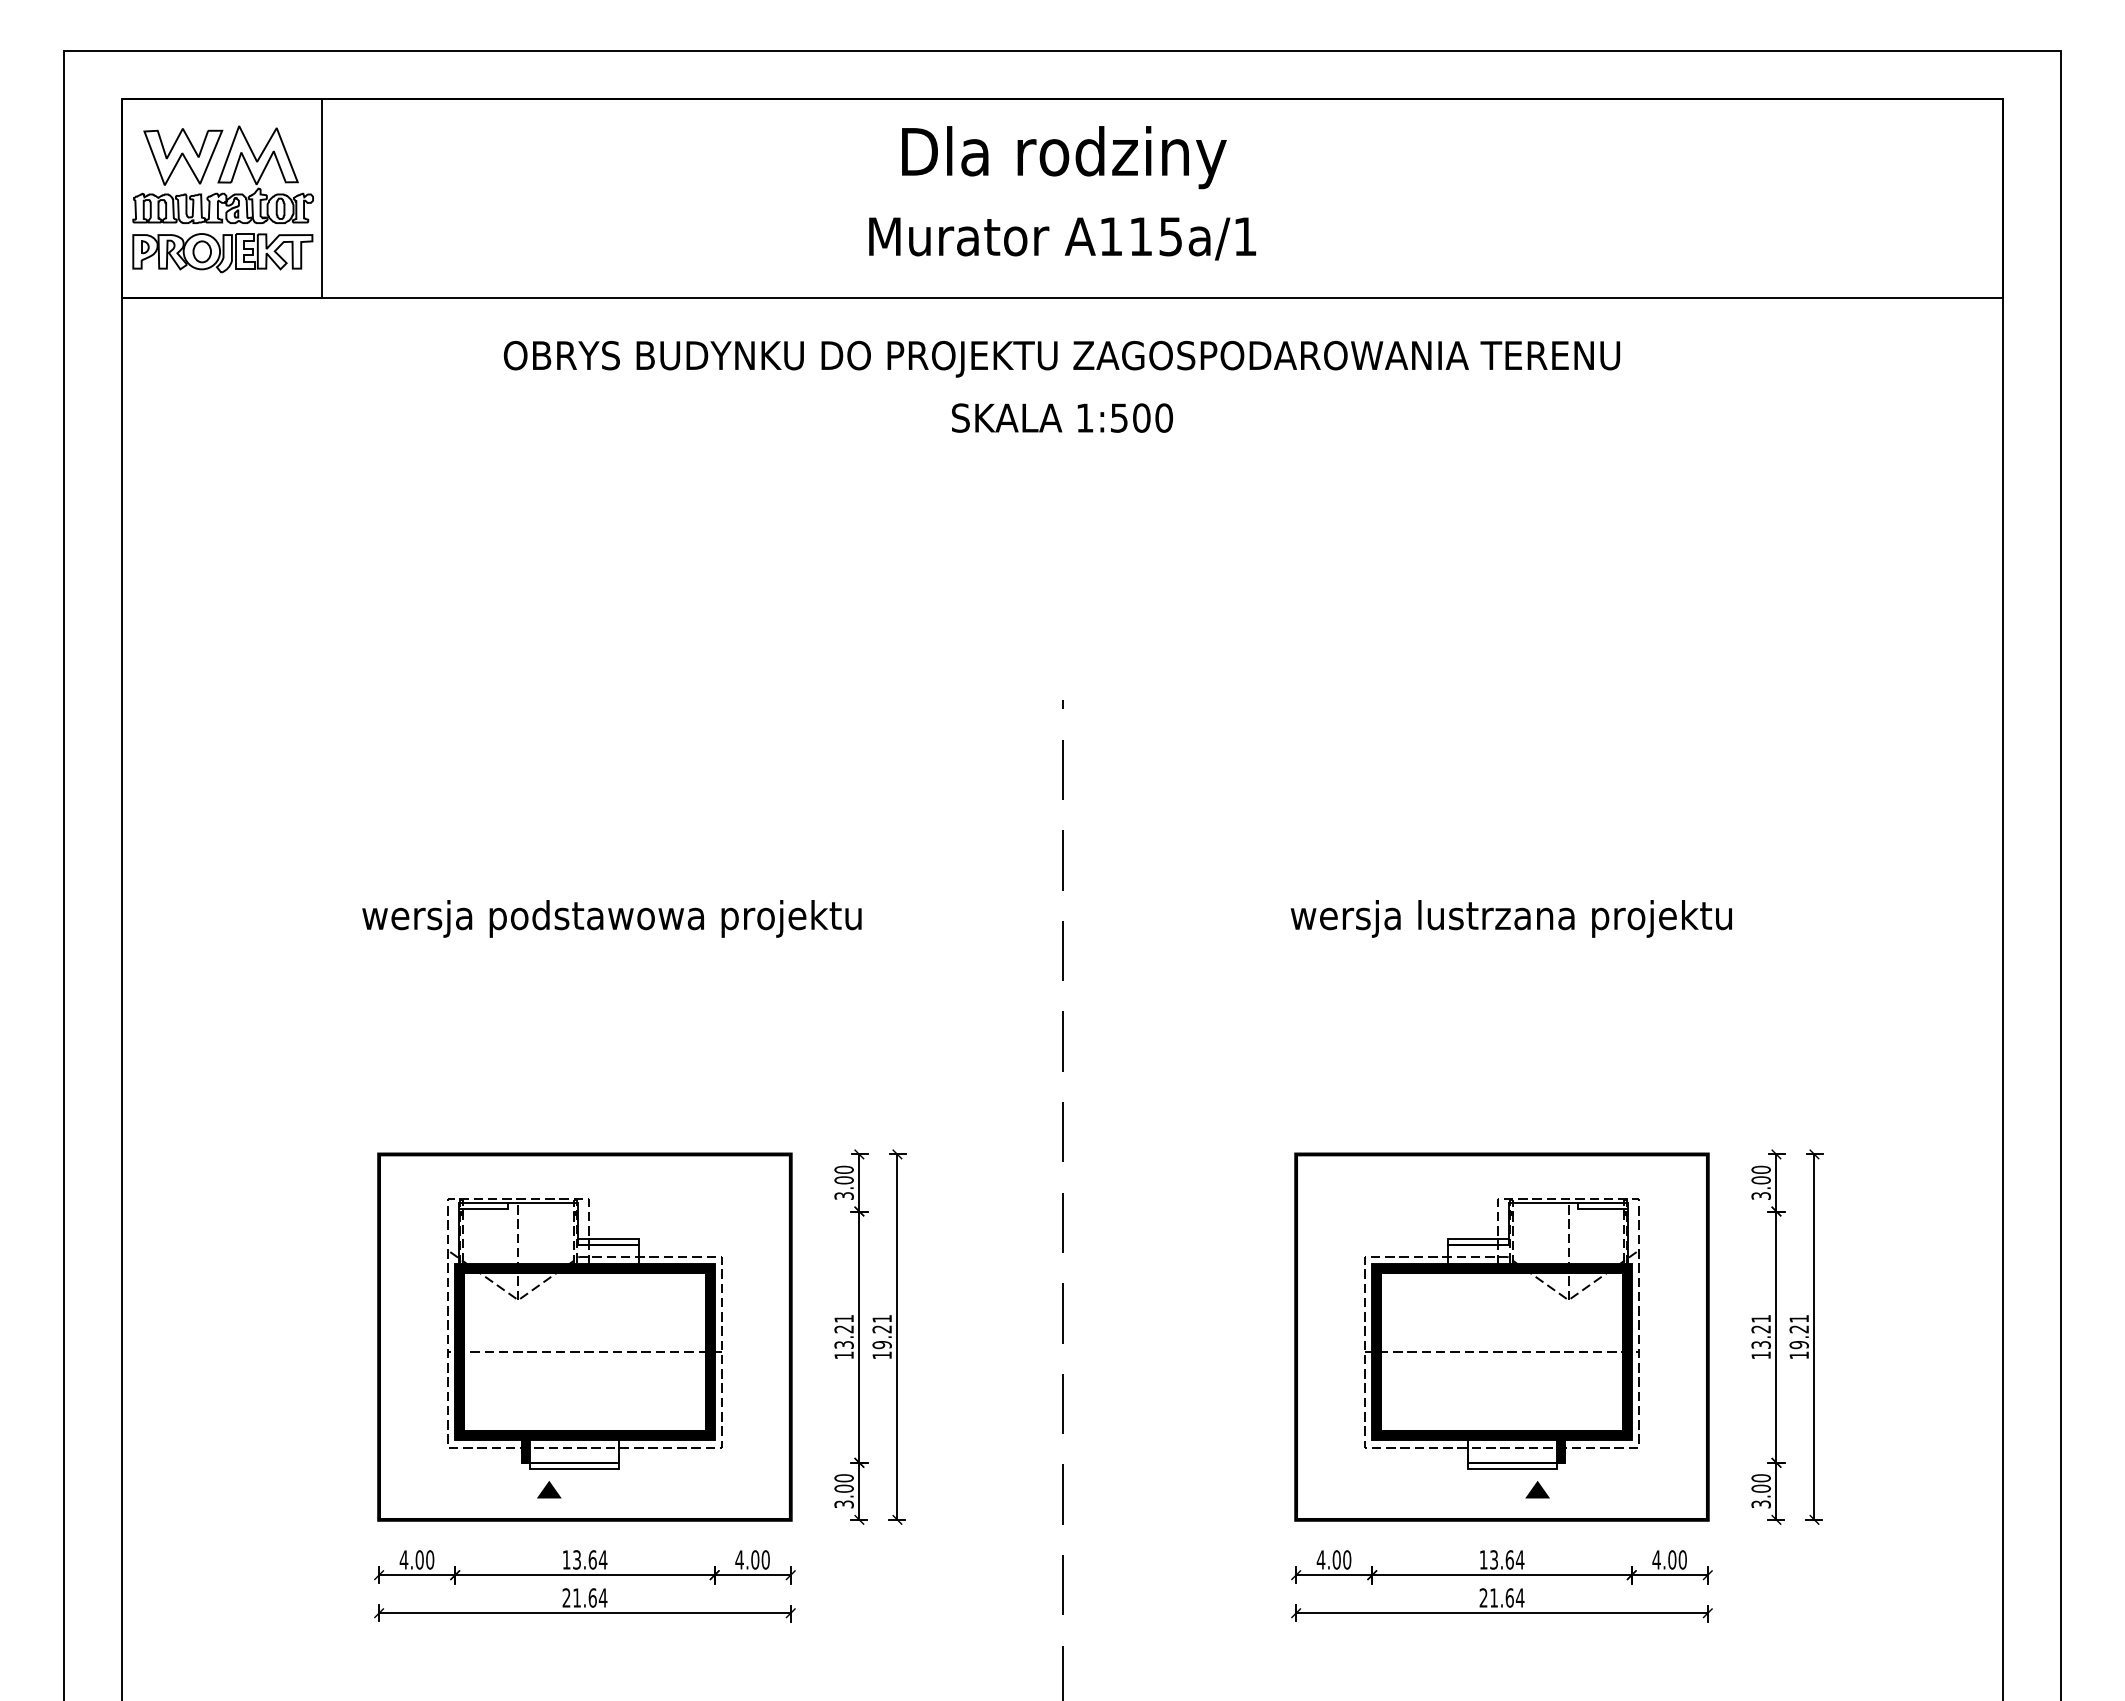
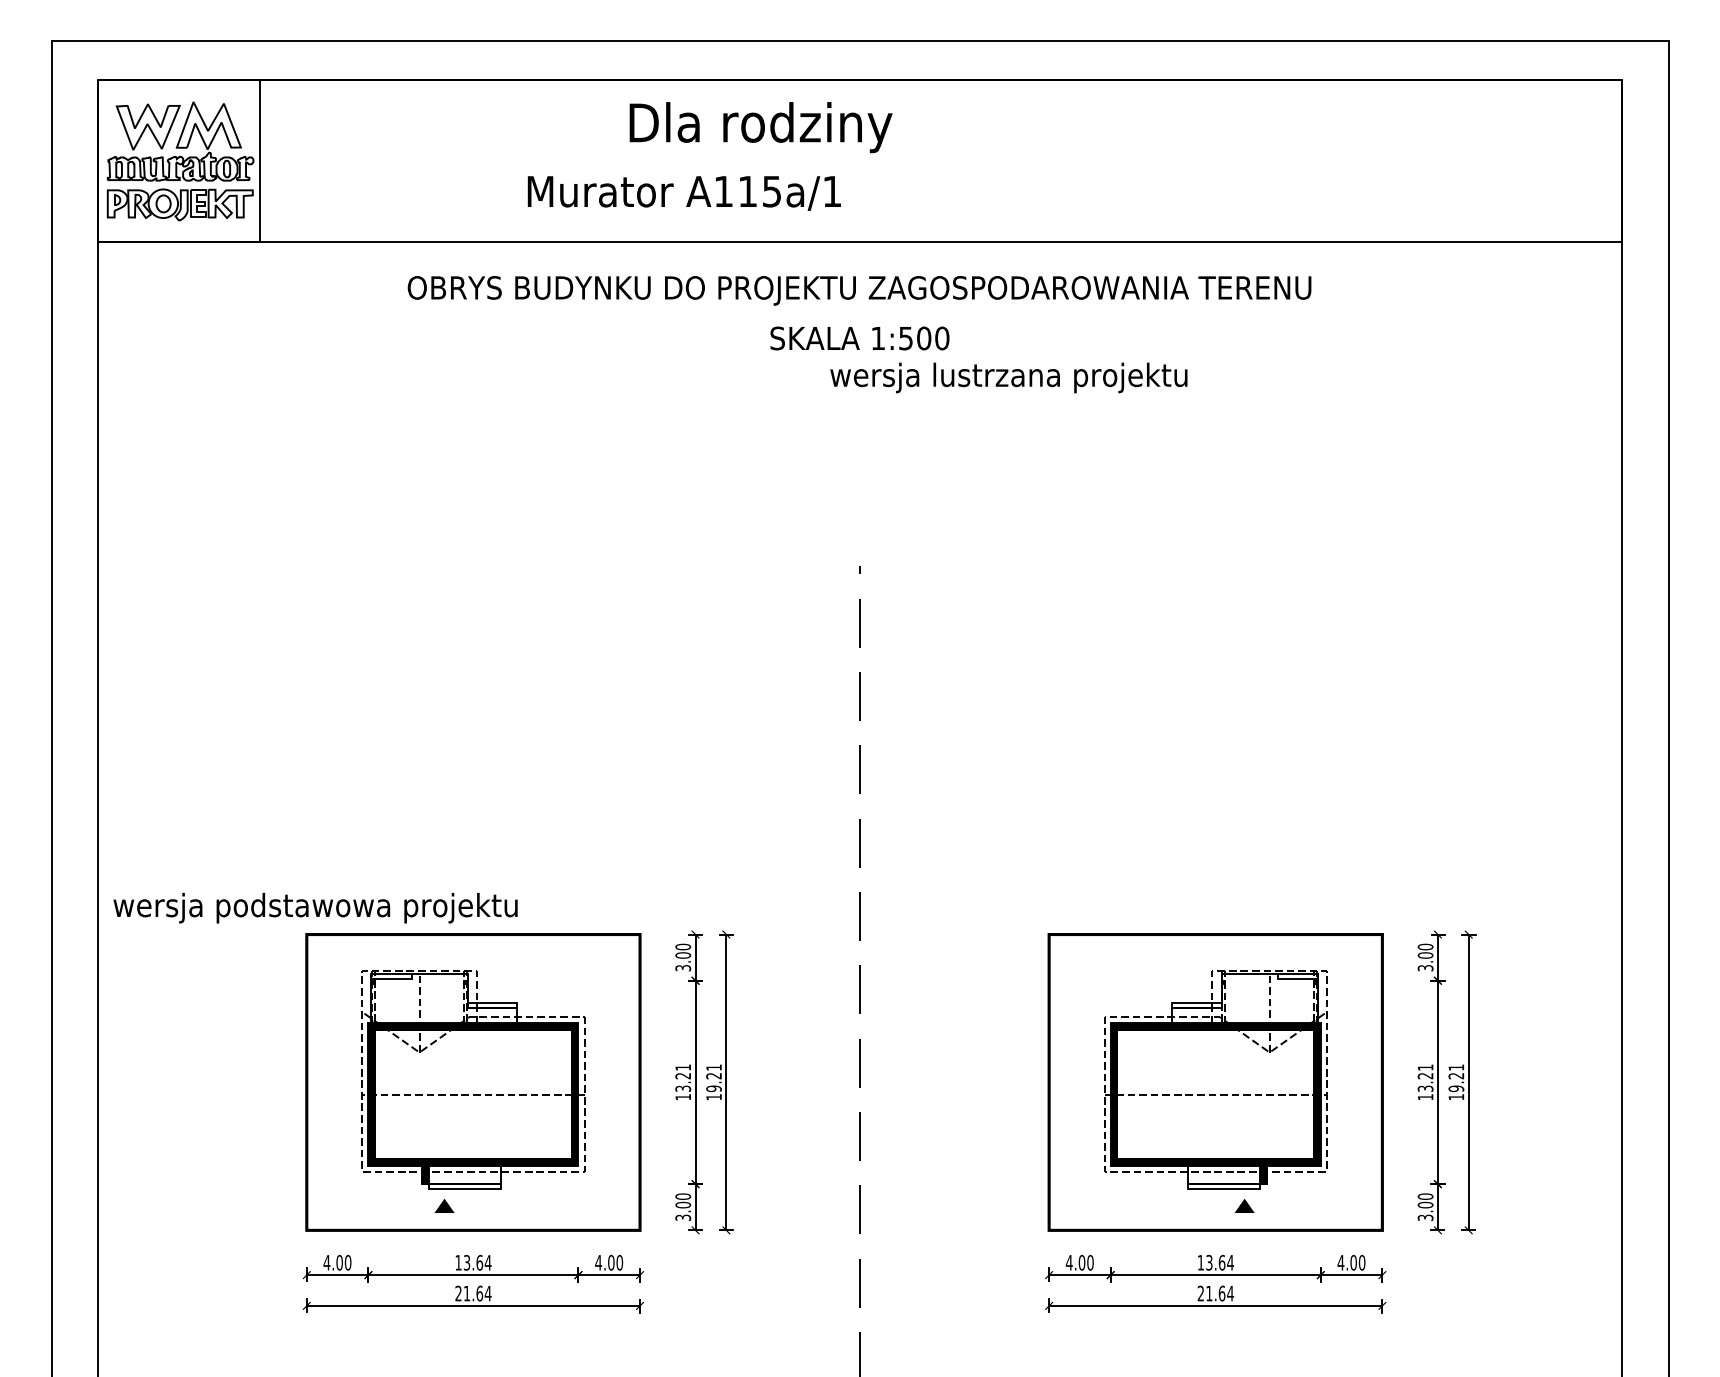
text: (1064, 157) -> (761, 127), moved
text: (1062, 238) -> (684, 193), moved
text: (611, 918) -> (315, 907), moved
text: (1510, 918) -> (1008, 377), moved

